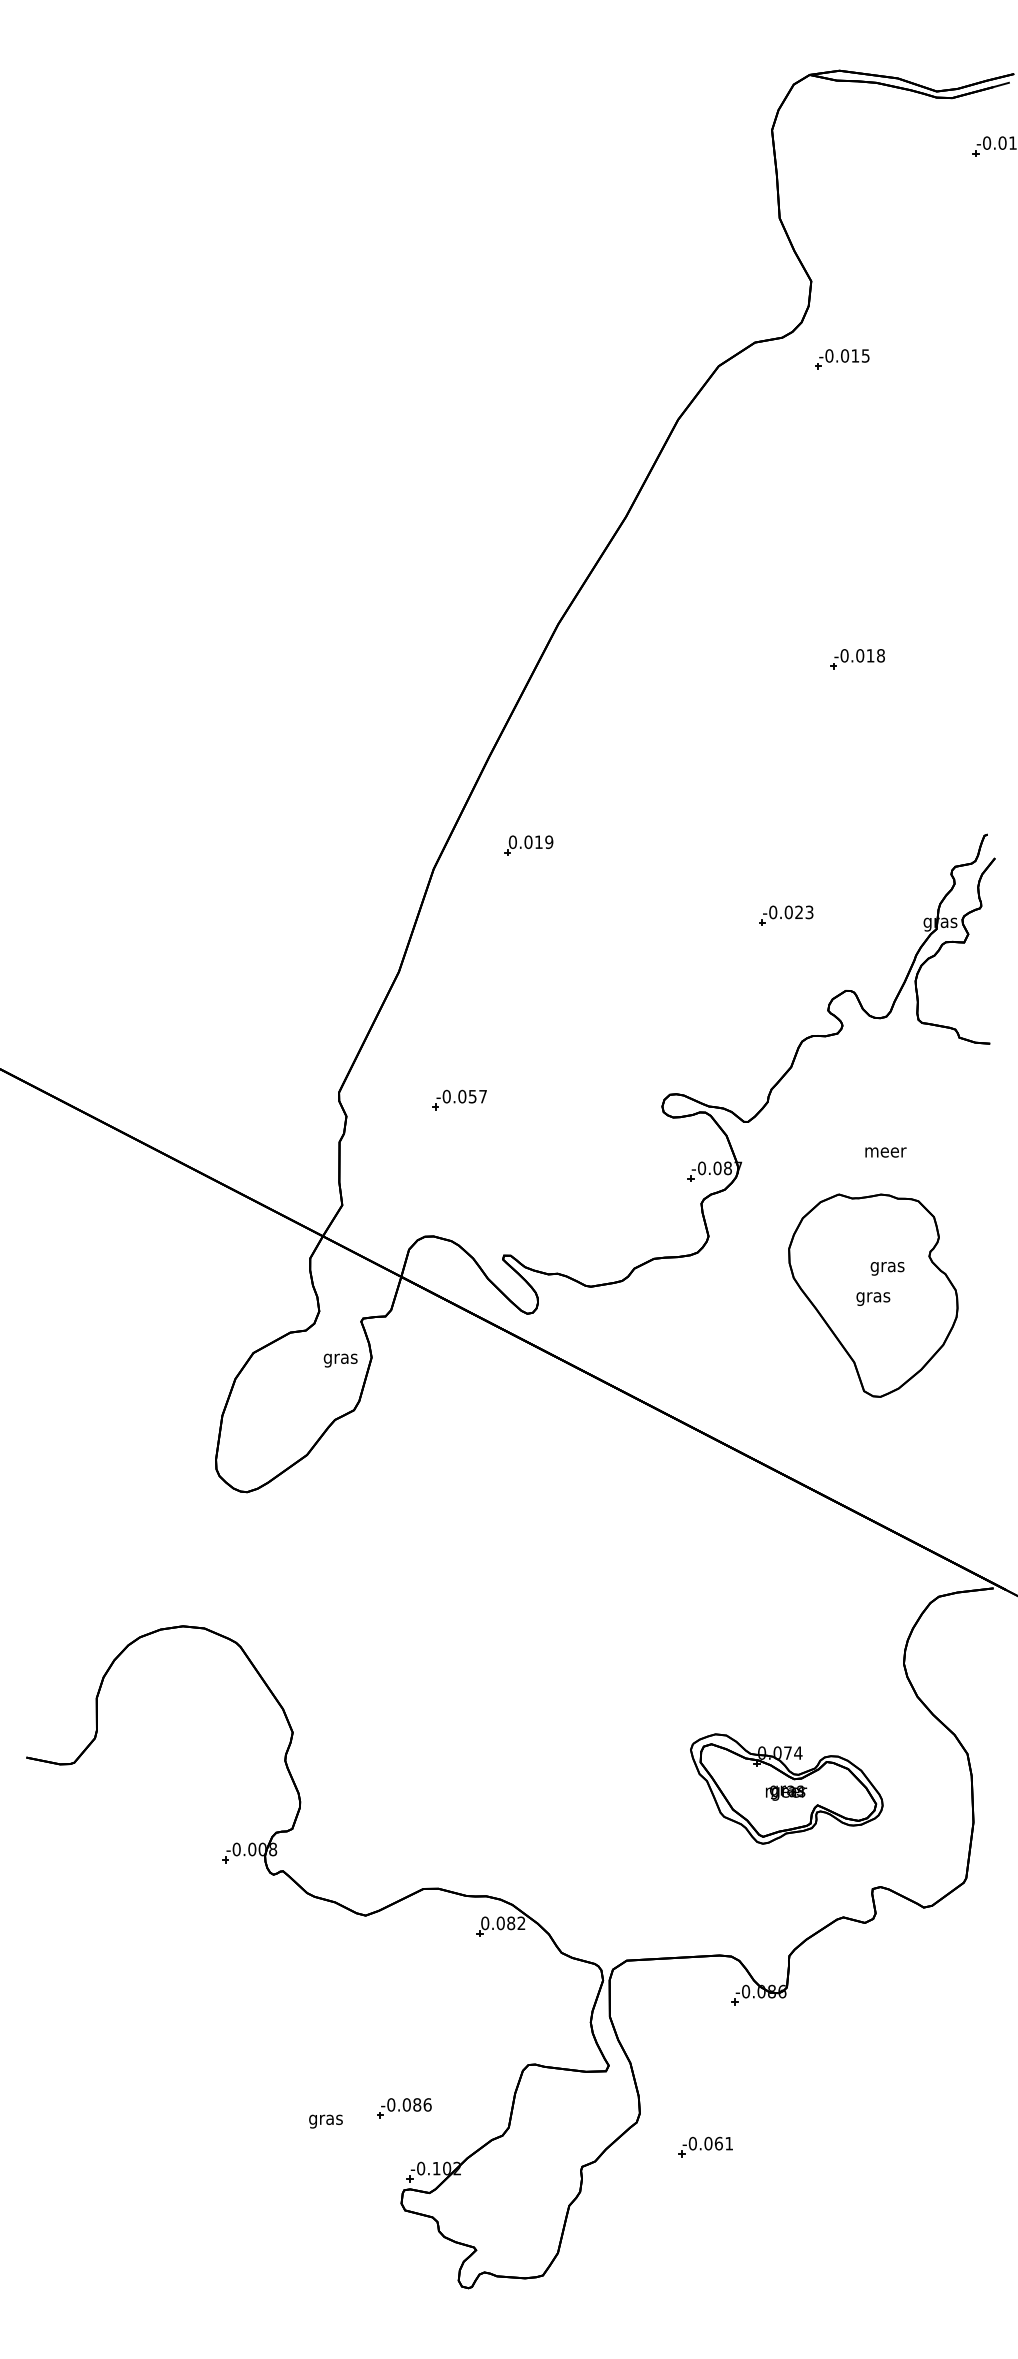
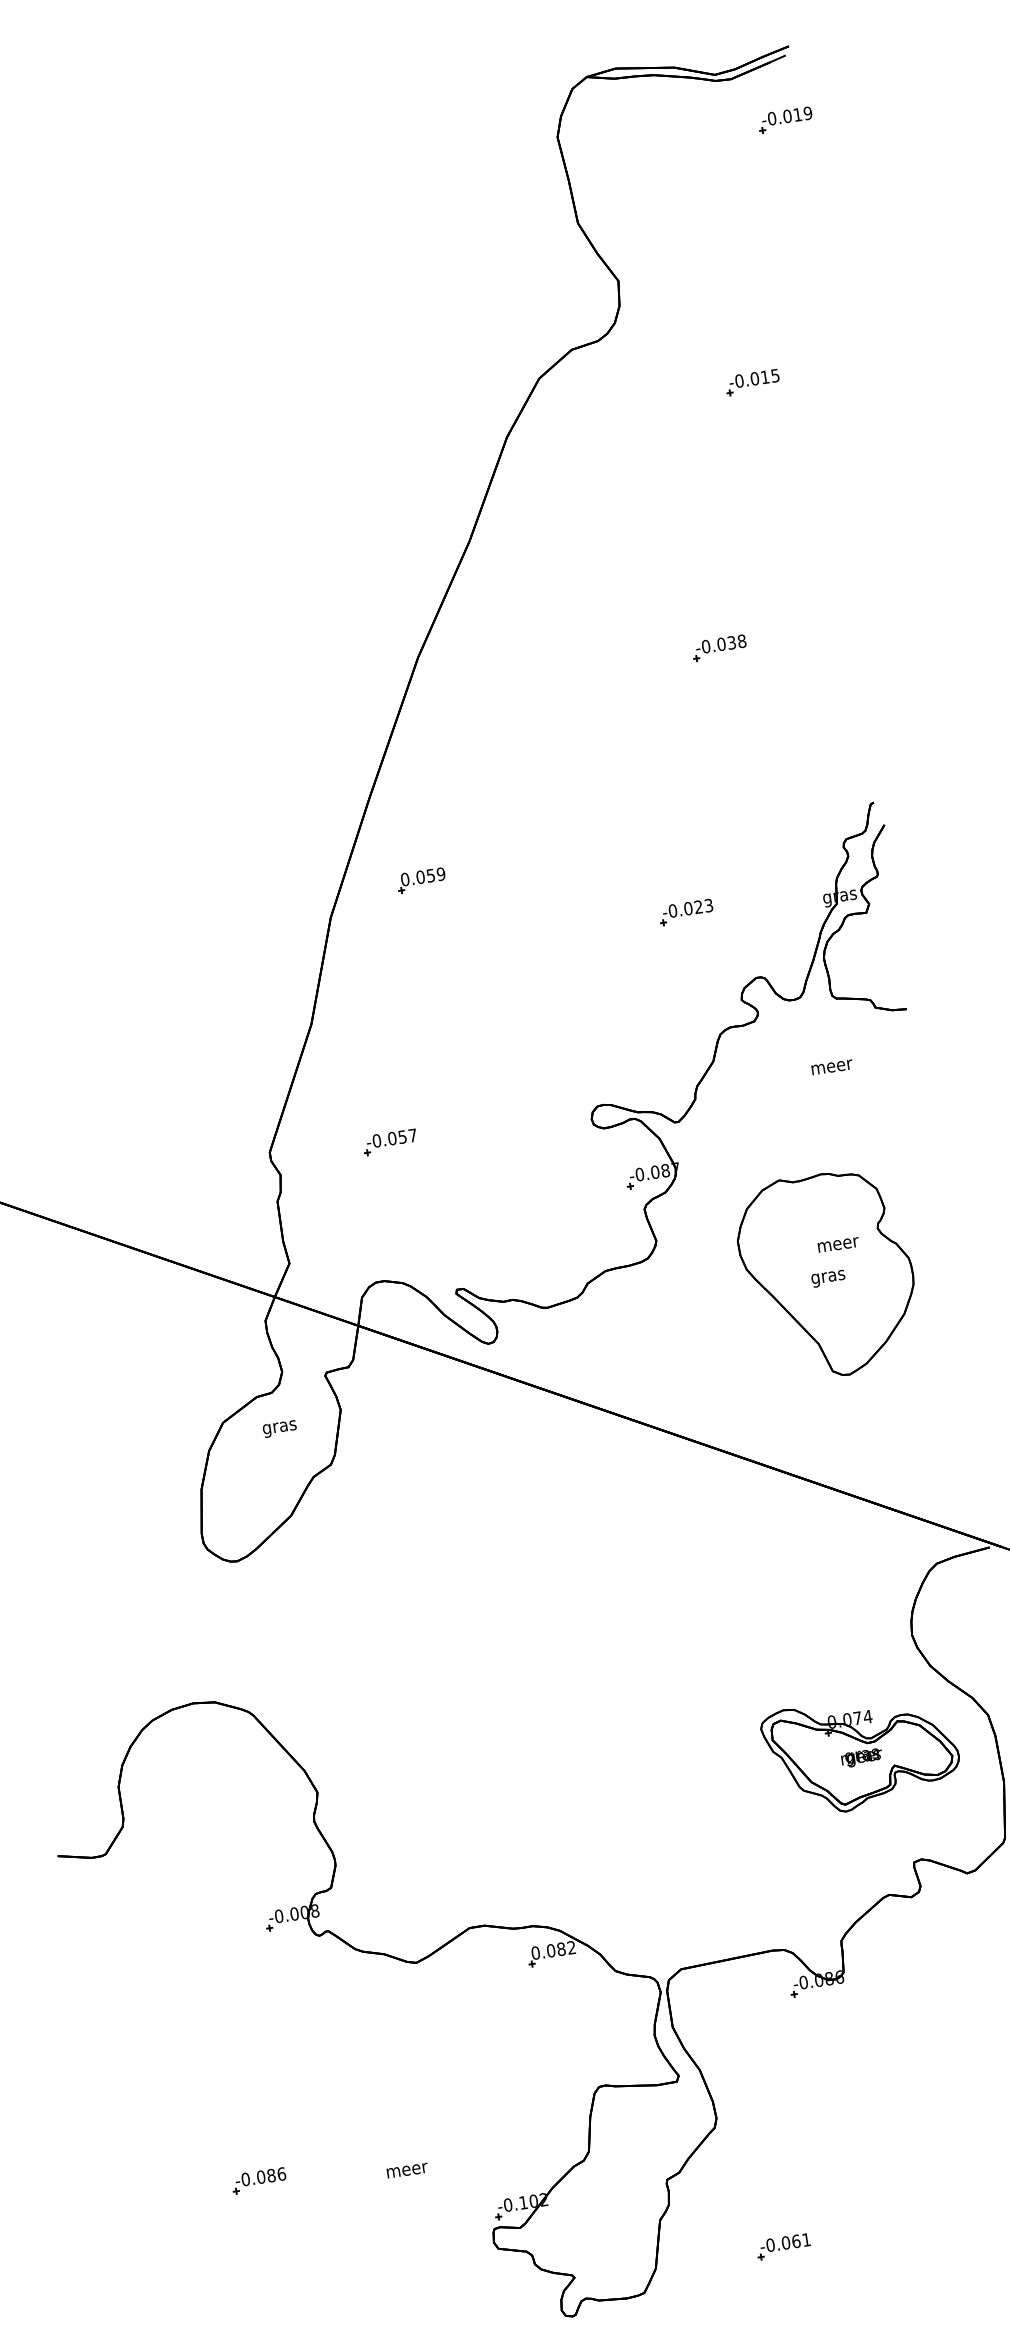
part: (842, 359) -> (752, 382), moved
text: (870, 655) -> (731, 642), -0.018 -> -0.038
text: (538, 842) -> (430, 876), 0.019 -> 0.059
text: (885, 1152) -> (831, 1067), moved
text: (887, 1268) -> (838, 1246), gras -> meer
text: (340, 1360) -> (279, 1428), moved
part: (786, 1788) -> (861, 1753), moved
part: (404, 2108) -> (259, 2181), moved
text: (326, 2121) -> (407, 2172), gras -> meer
part: (705, 2146) -> (783, 2246), moved

